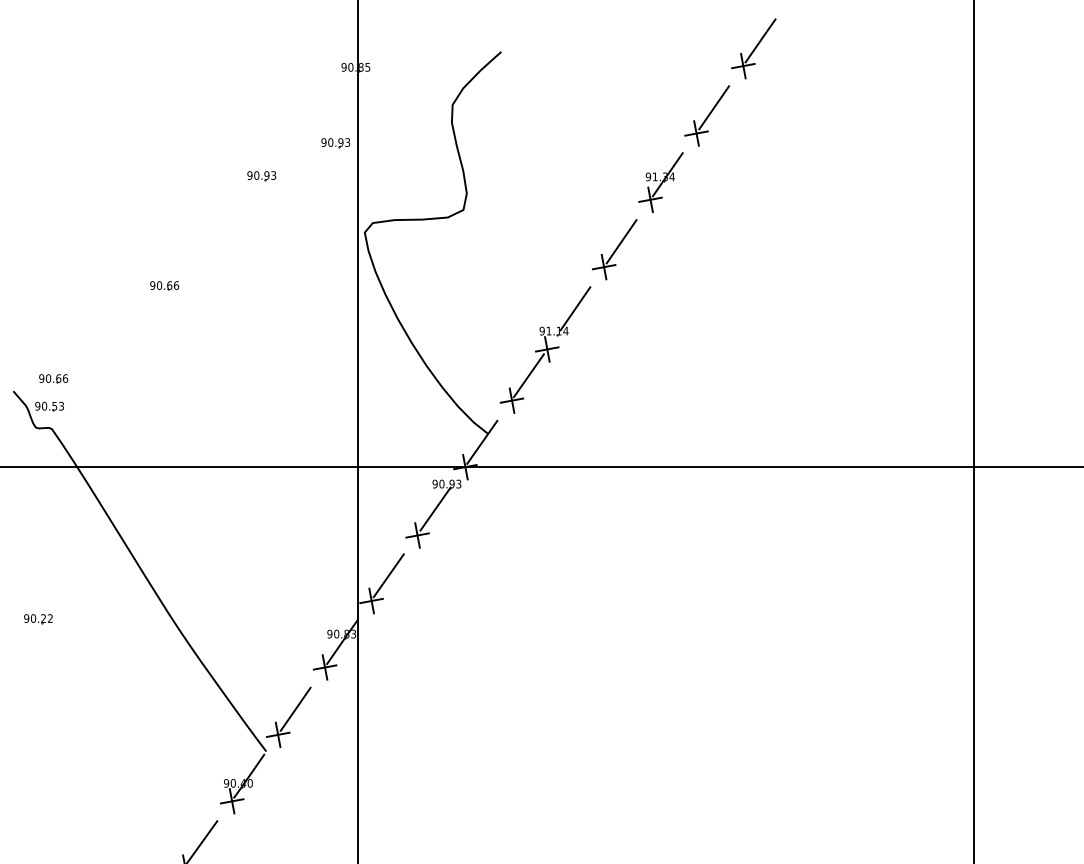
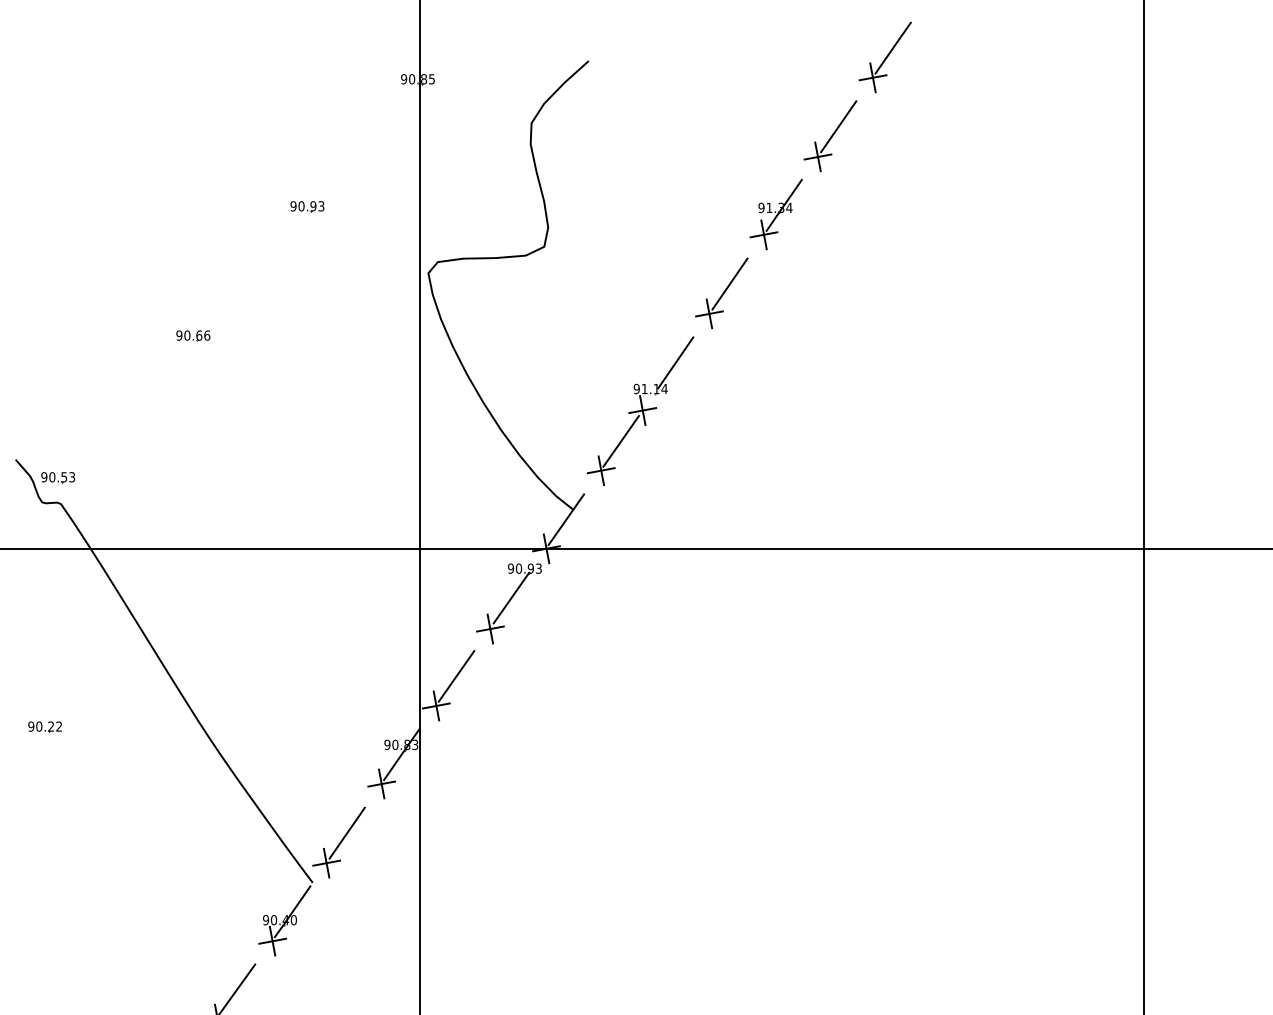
part: (335, 143) -> (393, 168), removed
part: (53, 378) -> (62, 444), removed

